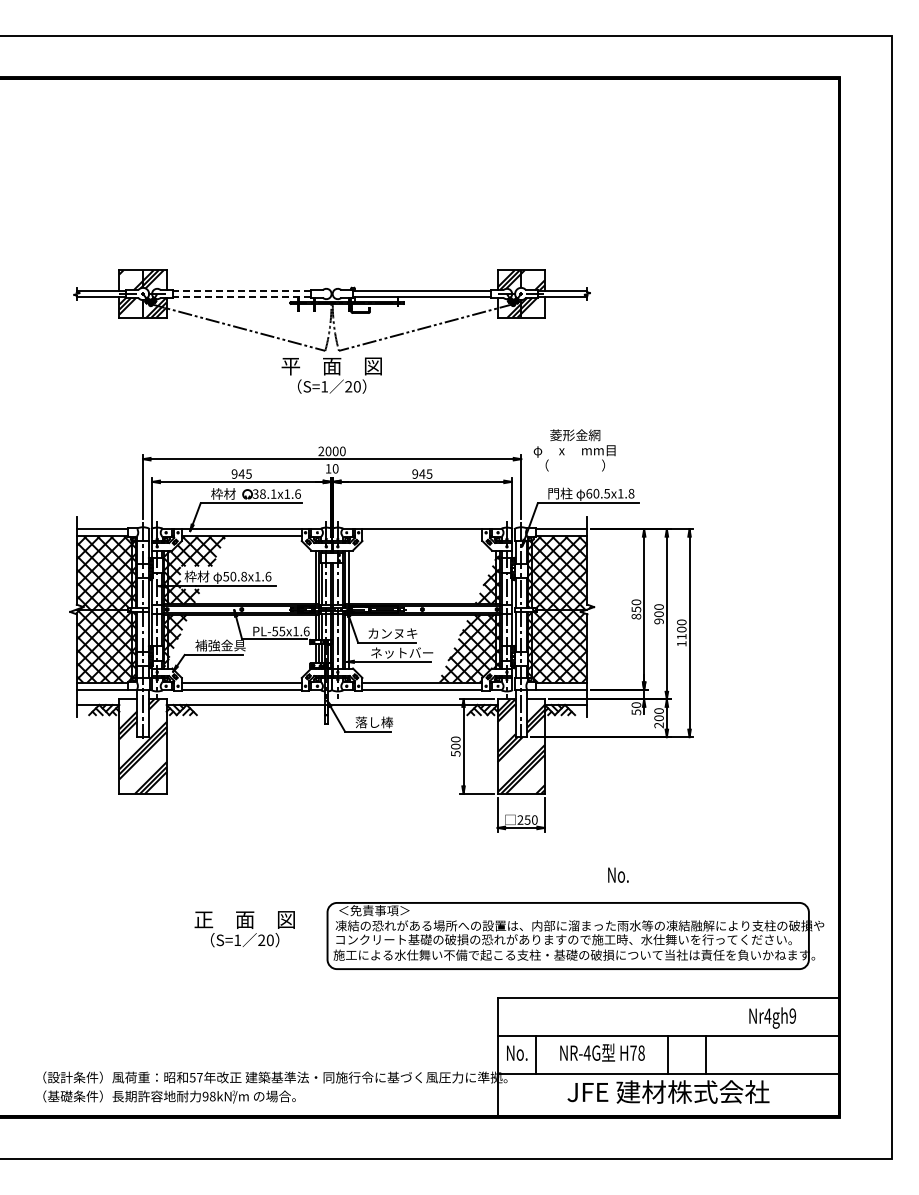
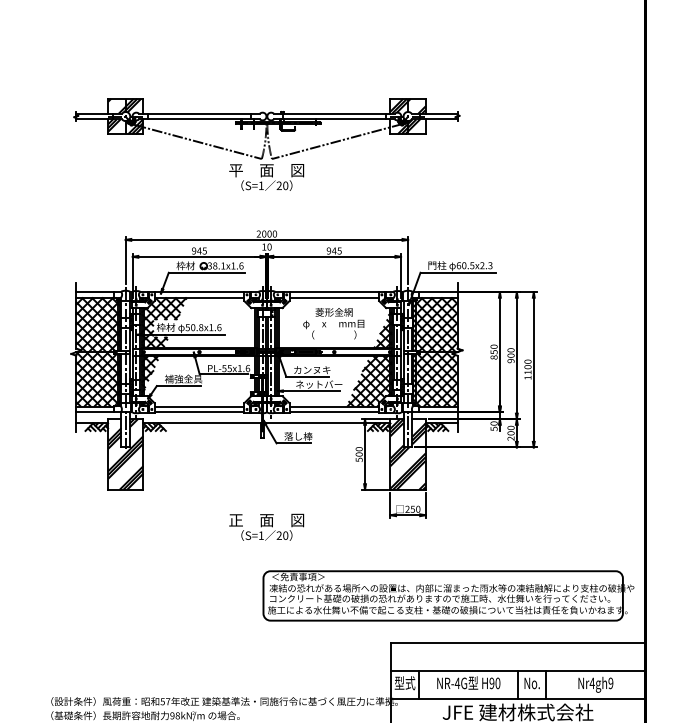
line: (241, 290) -> (199, 113), dashed -> solid
line: (241, 297) -> (199, 119), dashed -> solid
text: (574, 450) -> (333, 323), moved
text: (625, 493) -> (485, 265), 60.5x1.8 -> 60.5x2.3
line: (422, 536) -> (334, 297), added
text: (618, 874) -> (532, 682), moved
text: (244, 929) -> (266, 527), moved
text: (772, 1017) -> (595, 684), moved
text: (516, 1052) -> (404, 682), No. -> 型式
text: (637, 1052) -> (494, 682), H78 -> H90

